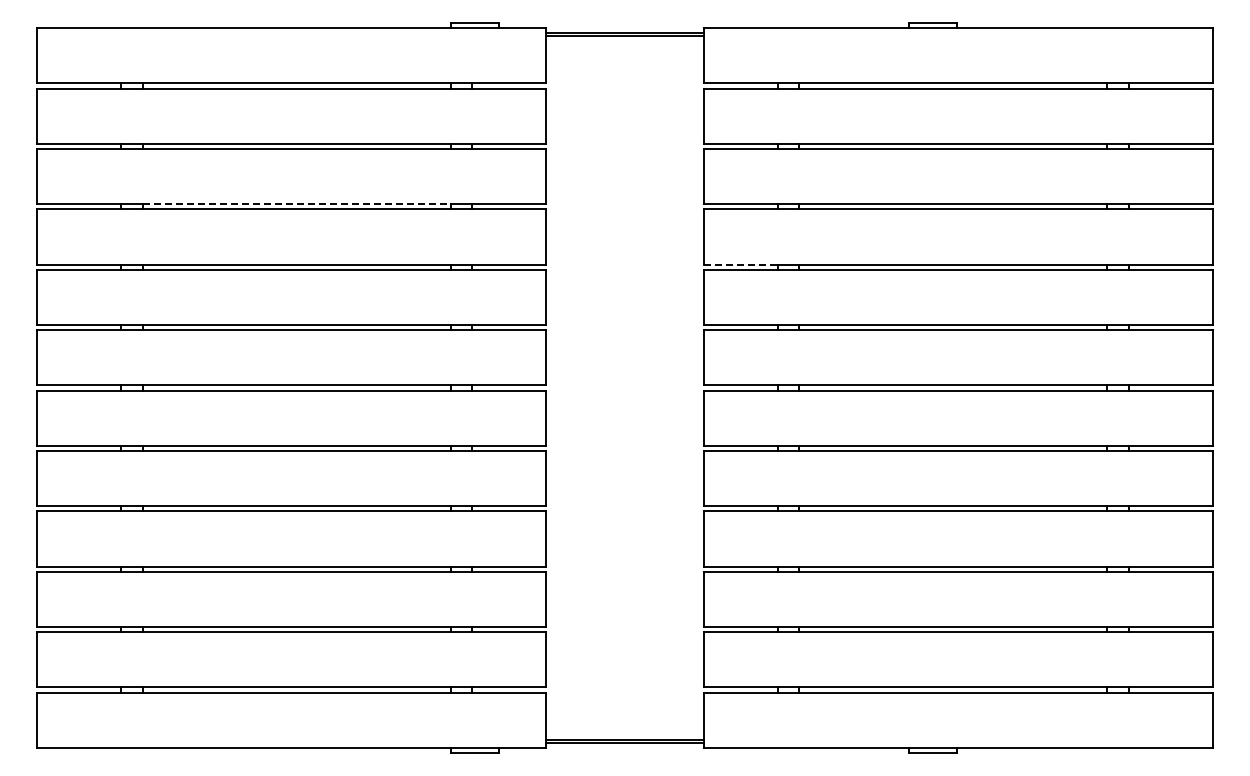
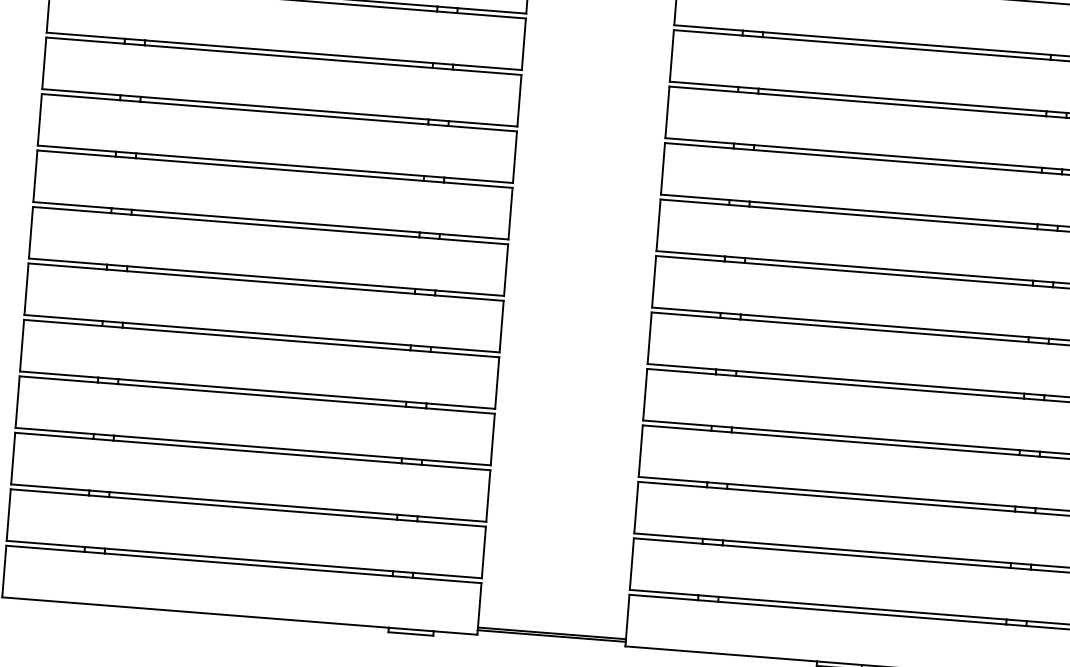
line: (297, 204) -> (285, 108), dashed -> solid
line: (740, 264) -> (694, 197), dashed -> solid

